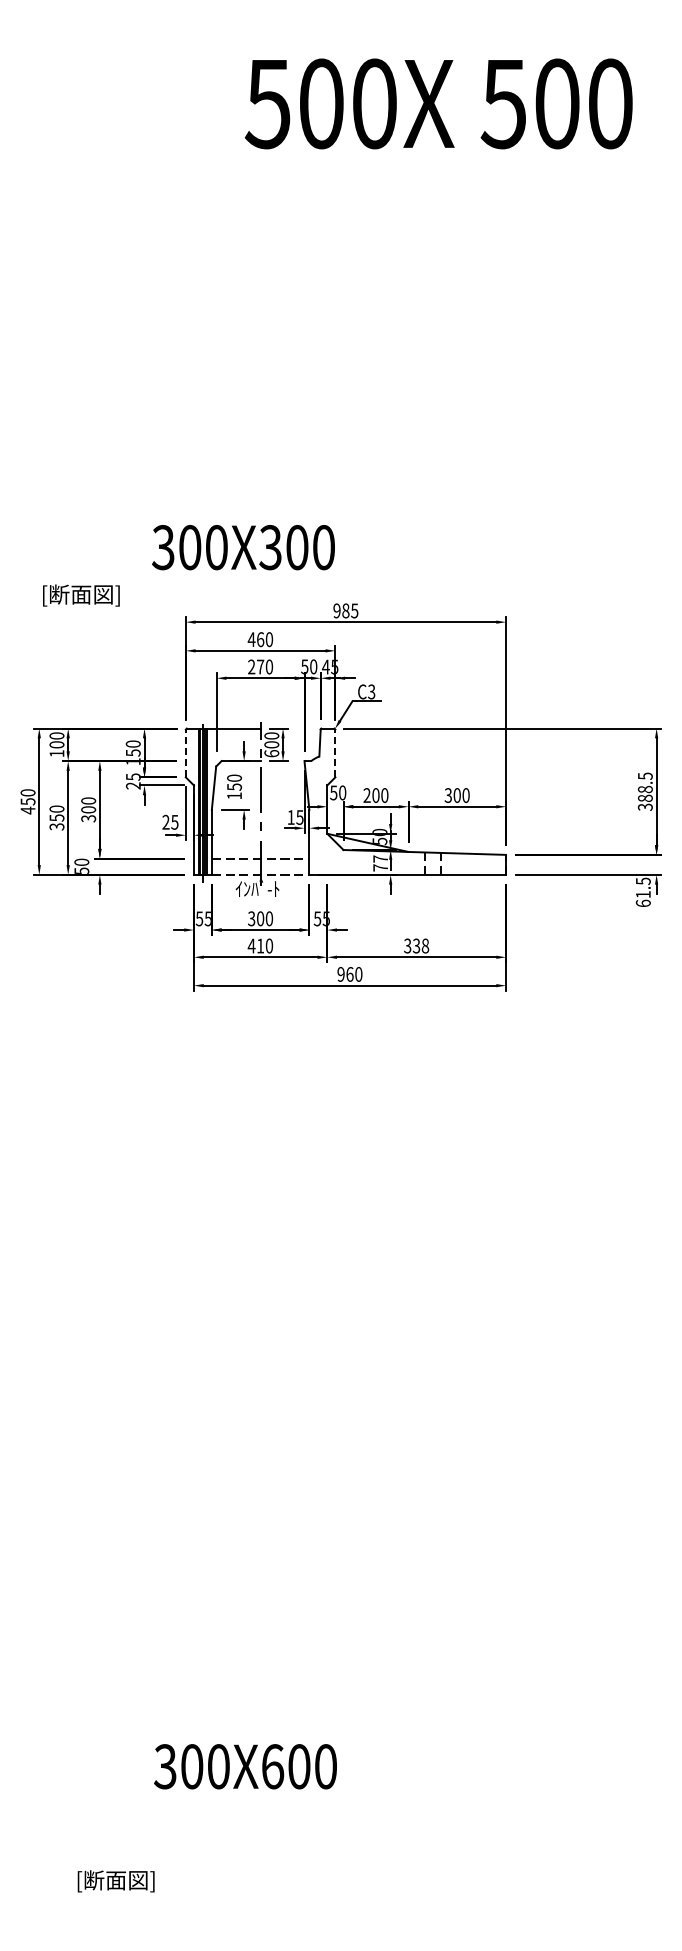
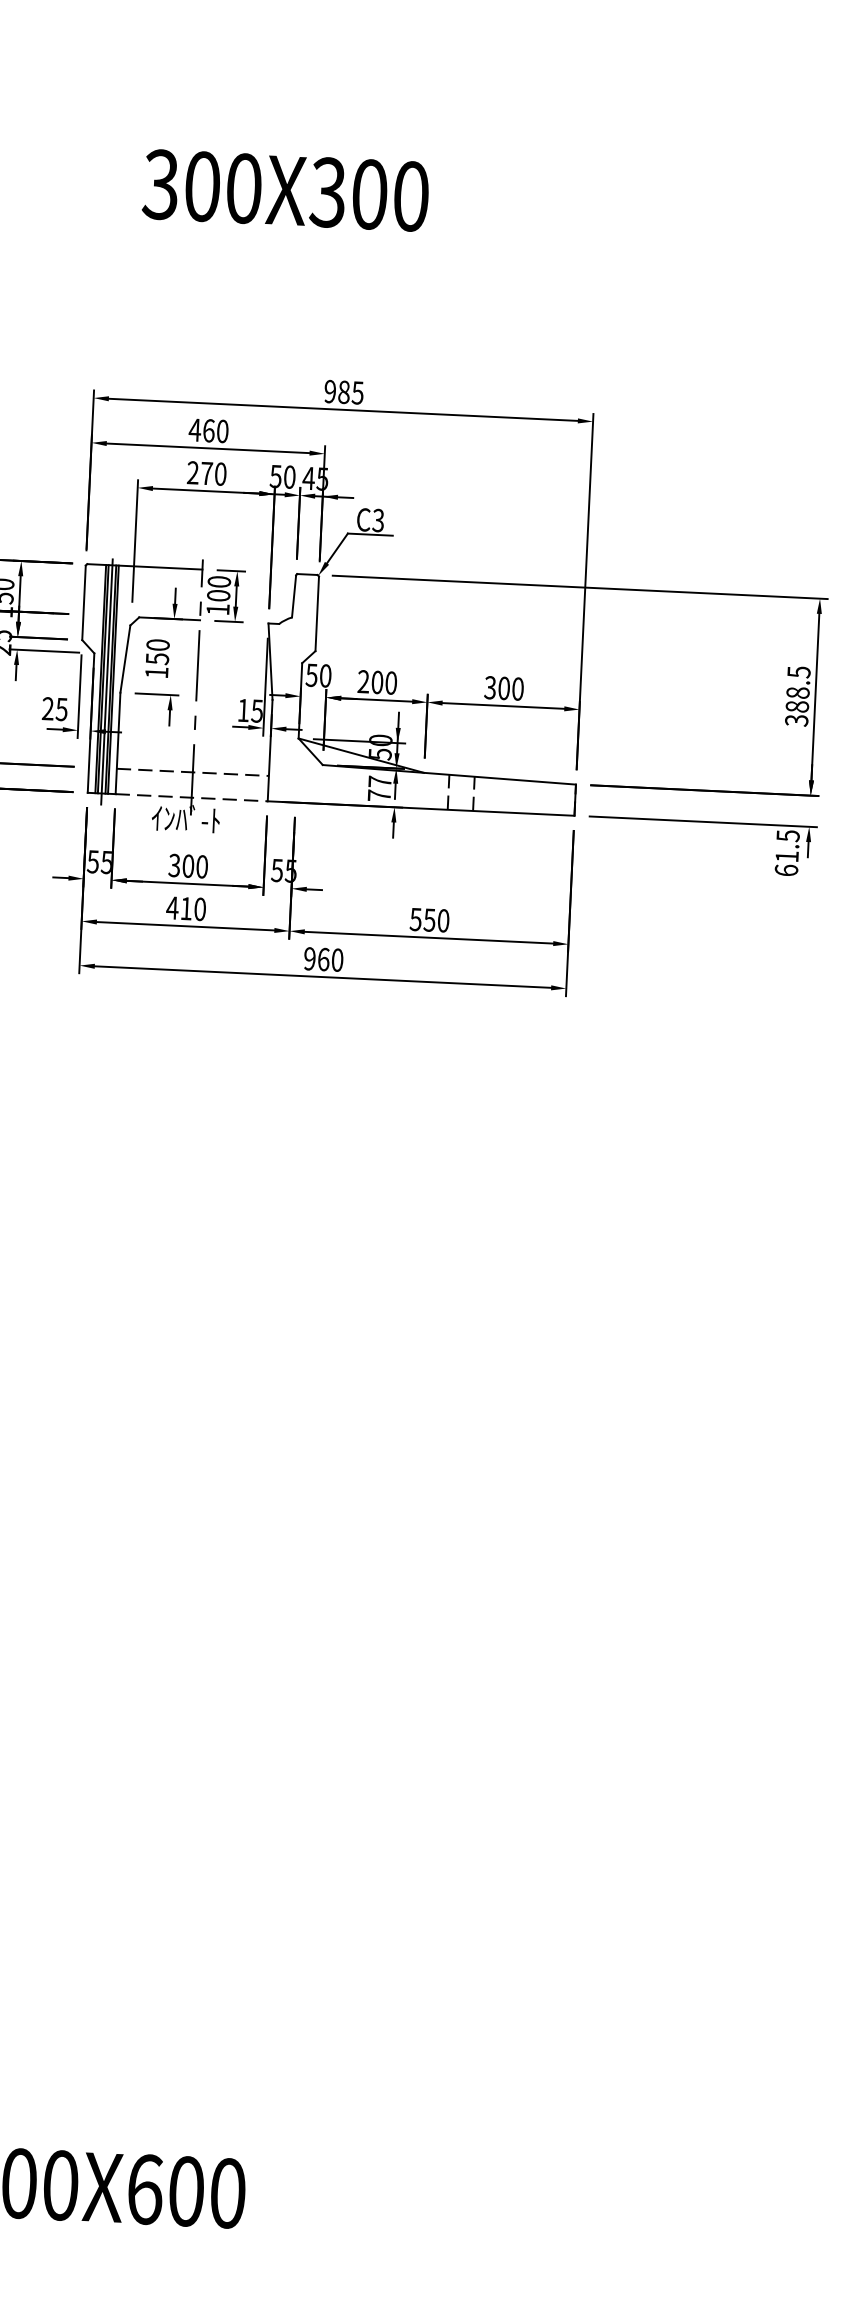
text: (243, 547) -> (285, 190), moved
line: (185, 753) -> (83, 602), dashed -> solid
text: (271, 753) -> (217, 609), 600 -> 100
line: (335, 753) -> (317, 613), dashed -> solid
text: (416, 945) -> (429, 919), 338 -> 550

